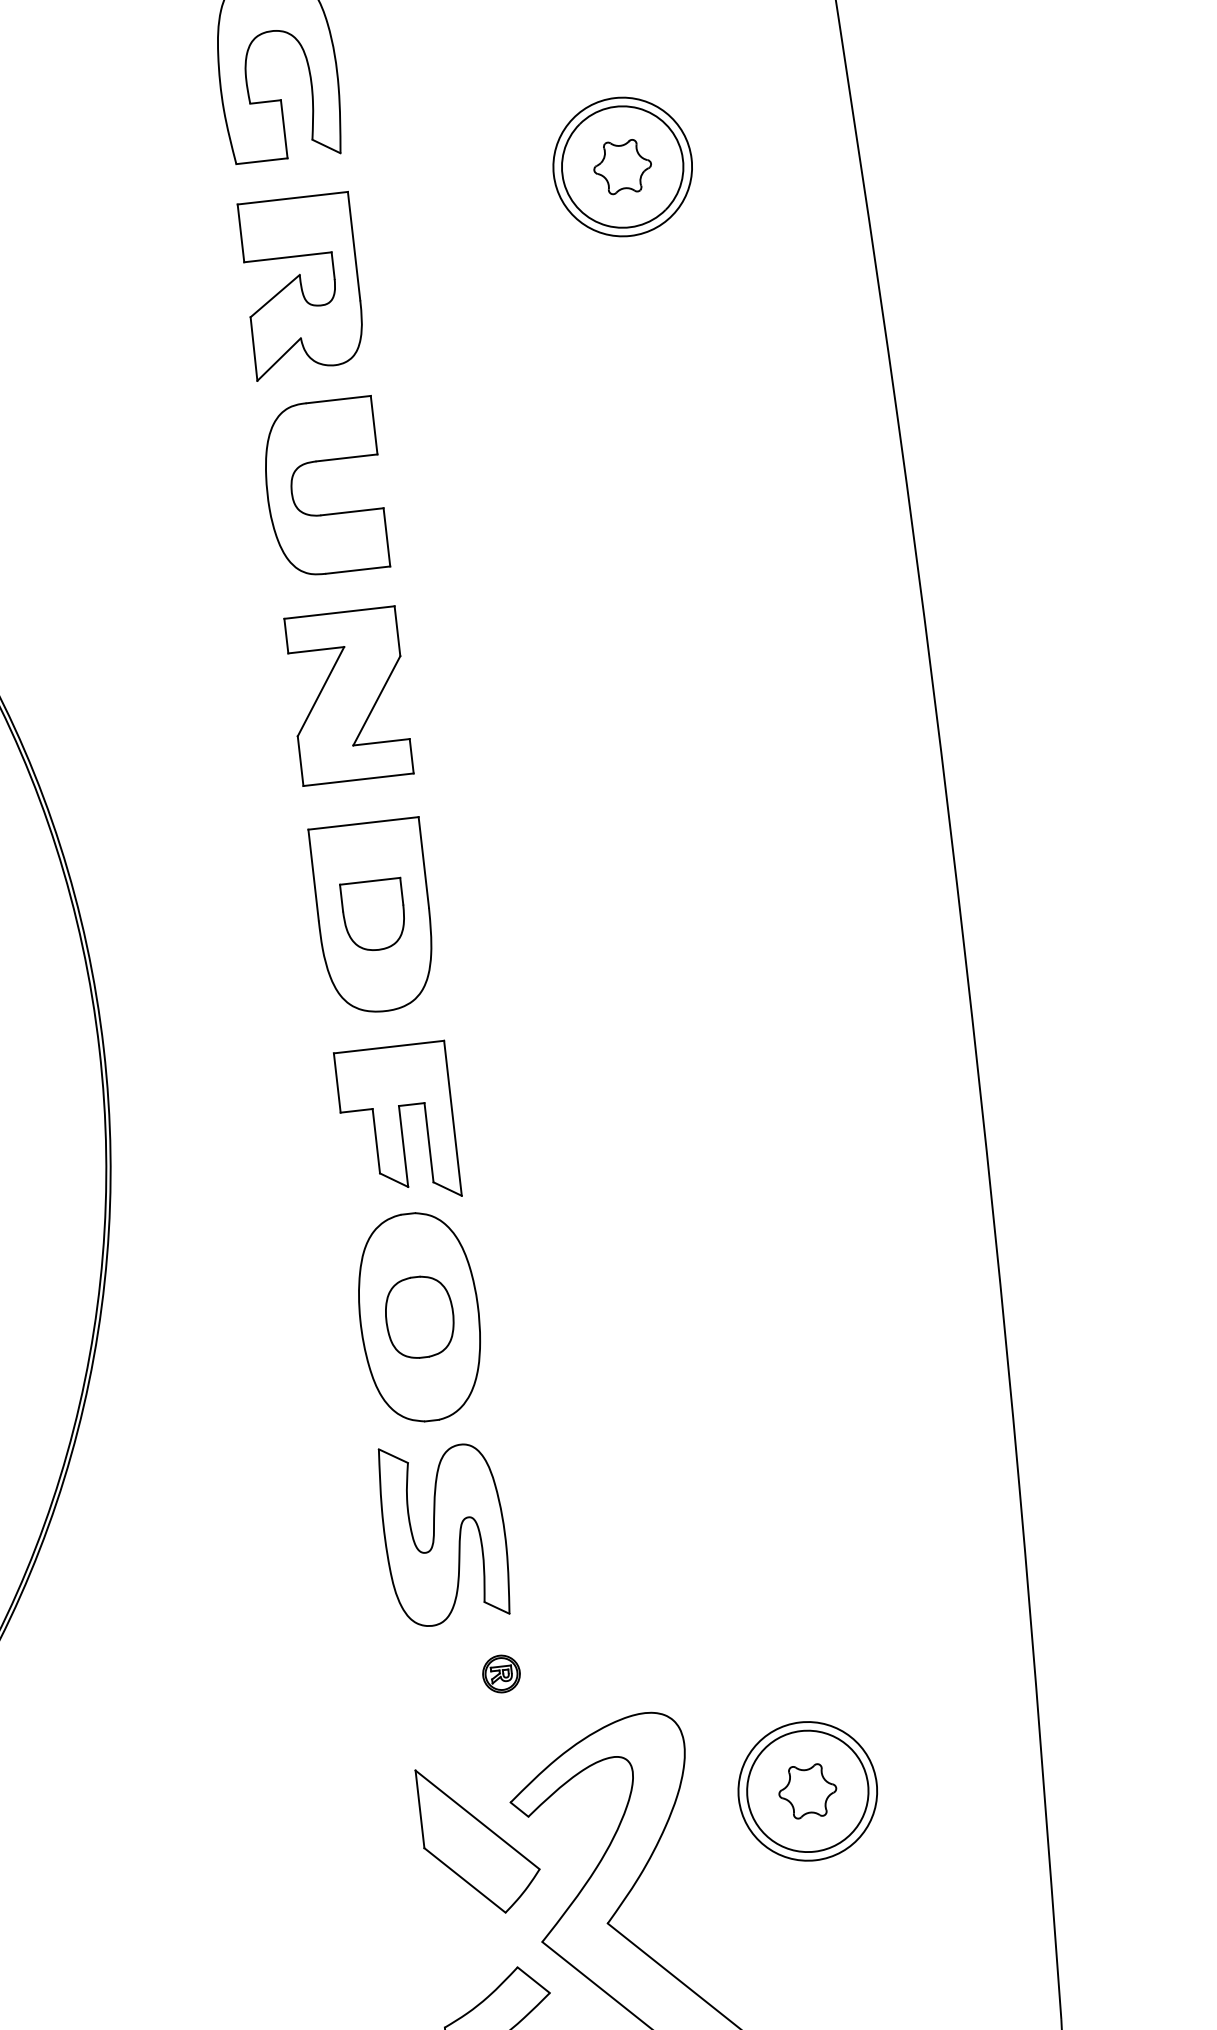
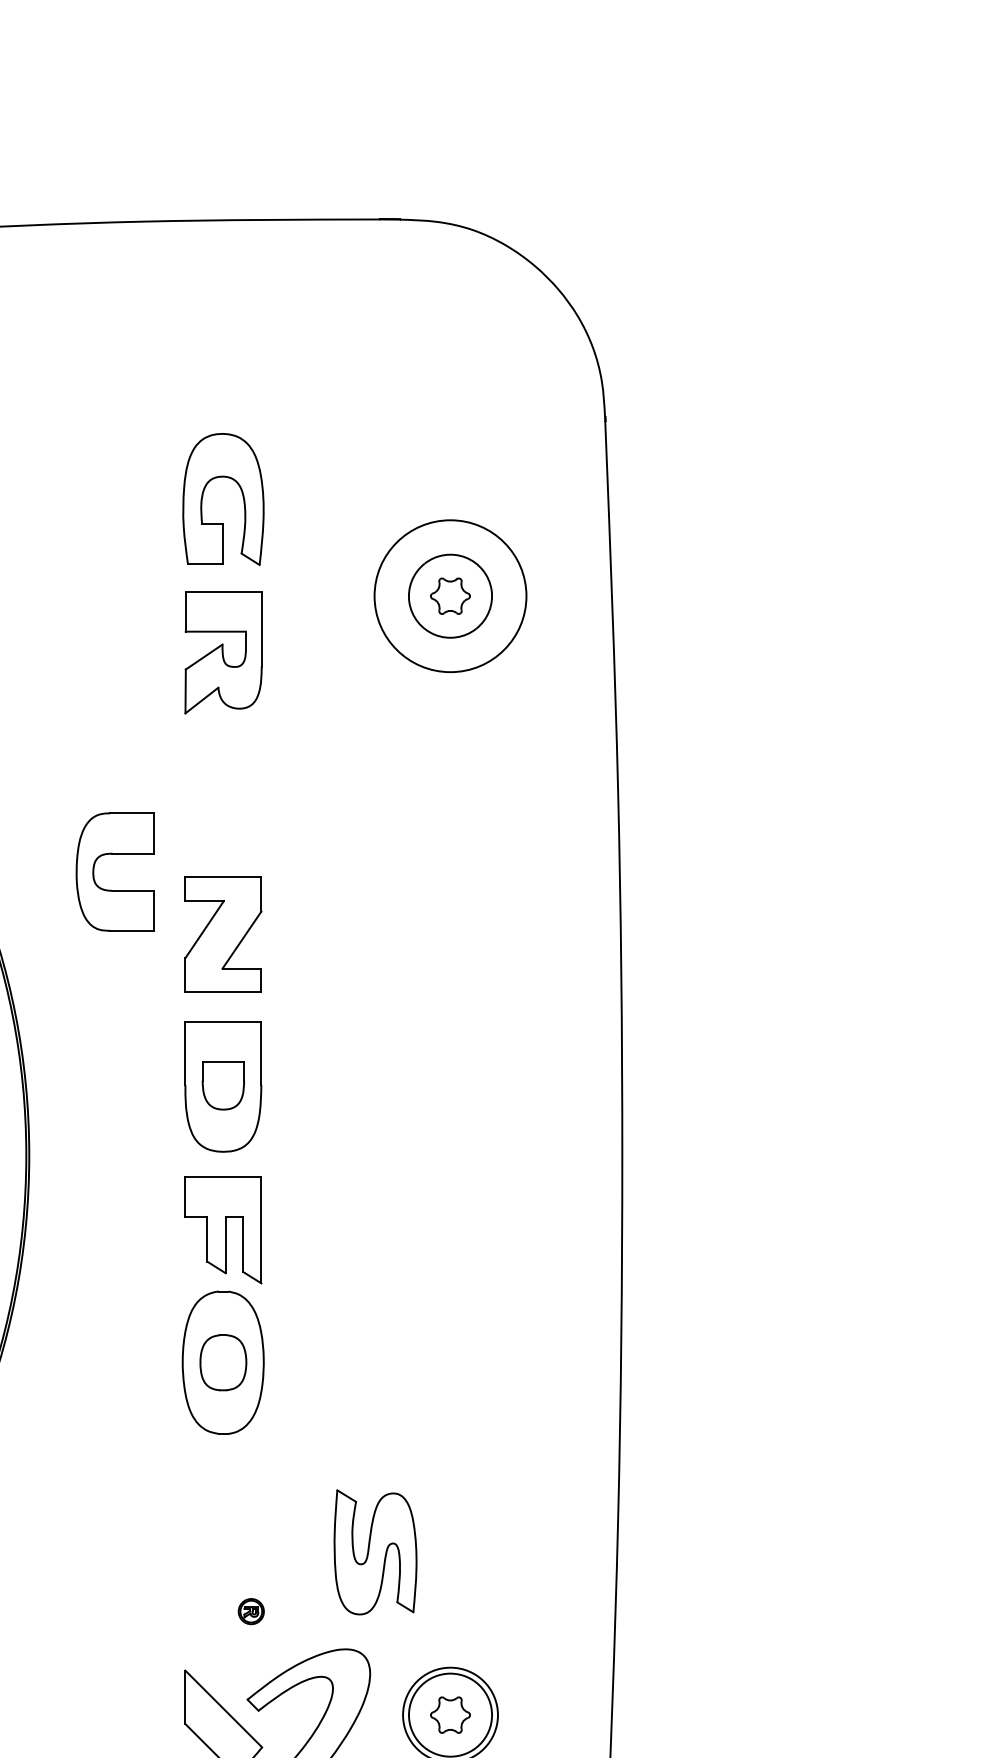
circle: (622, 165) -> (450, 595), size x1.6
part: (319, 462) -> (114, 854), moved
part: (444, 1533) -> (375, 1552), moved

